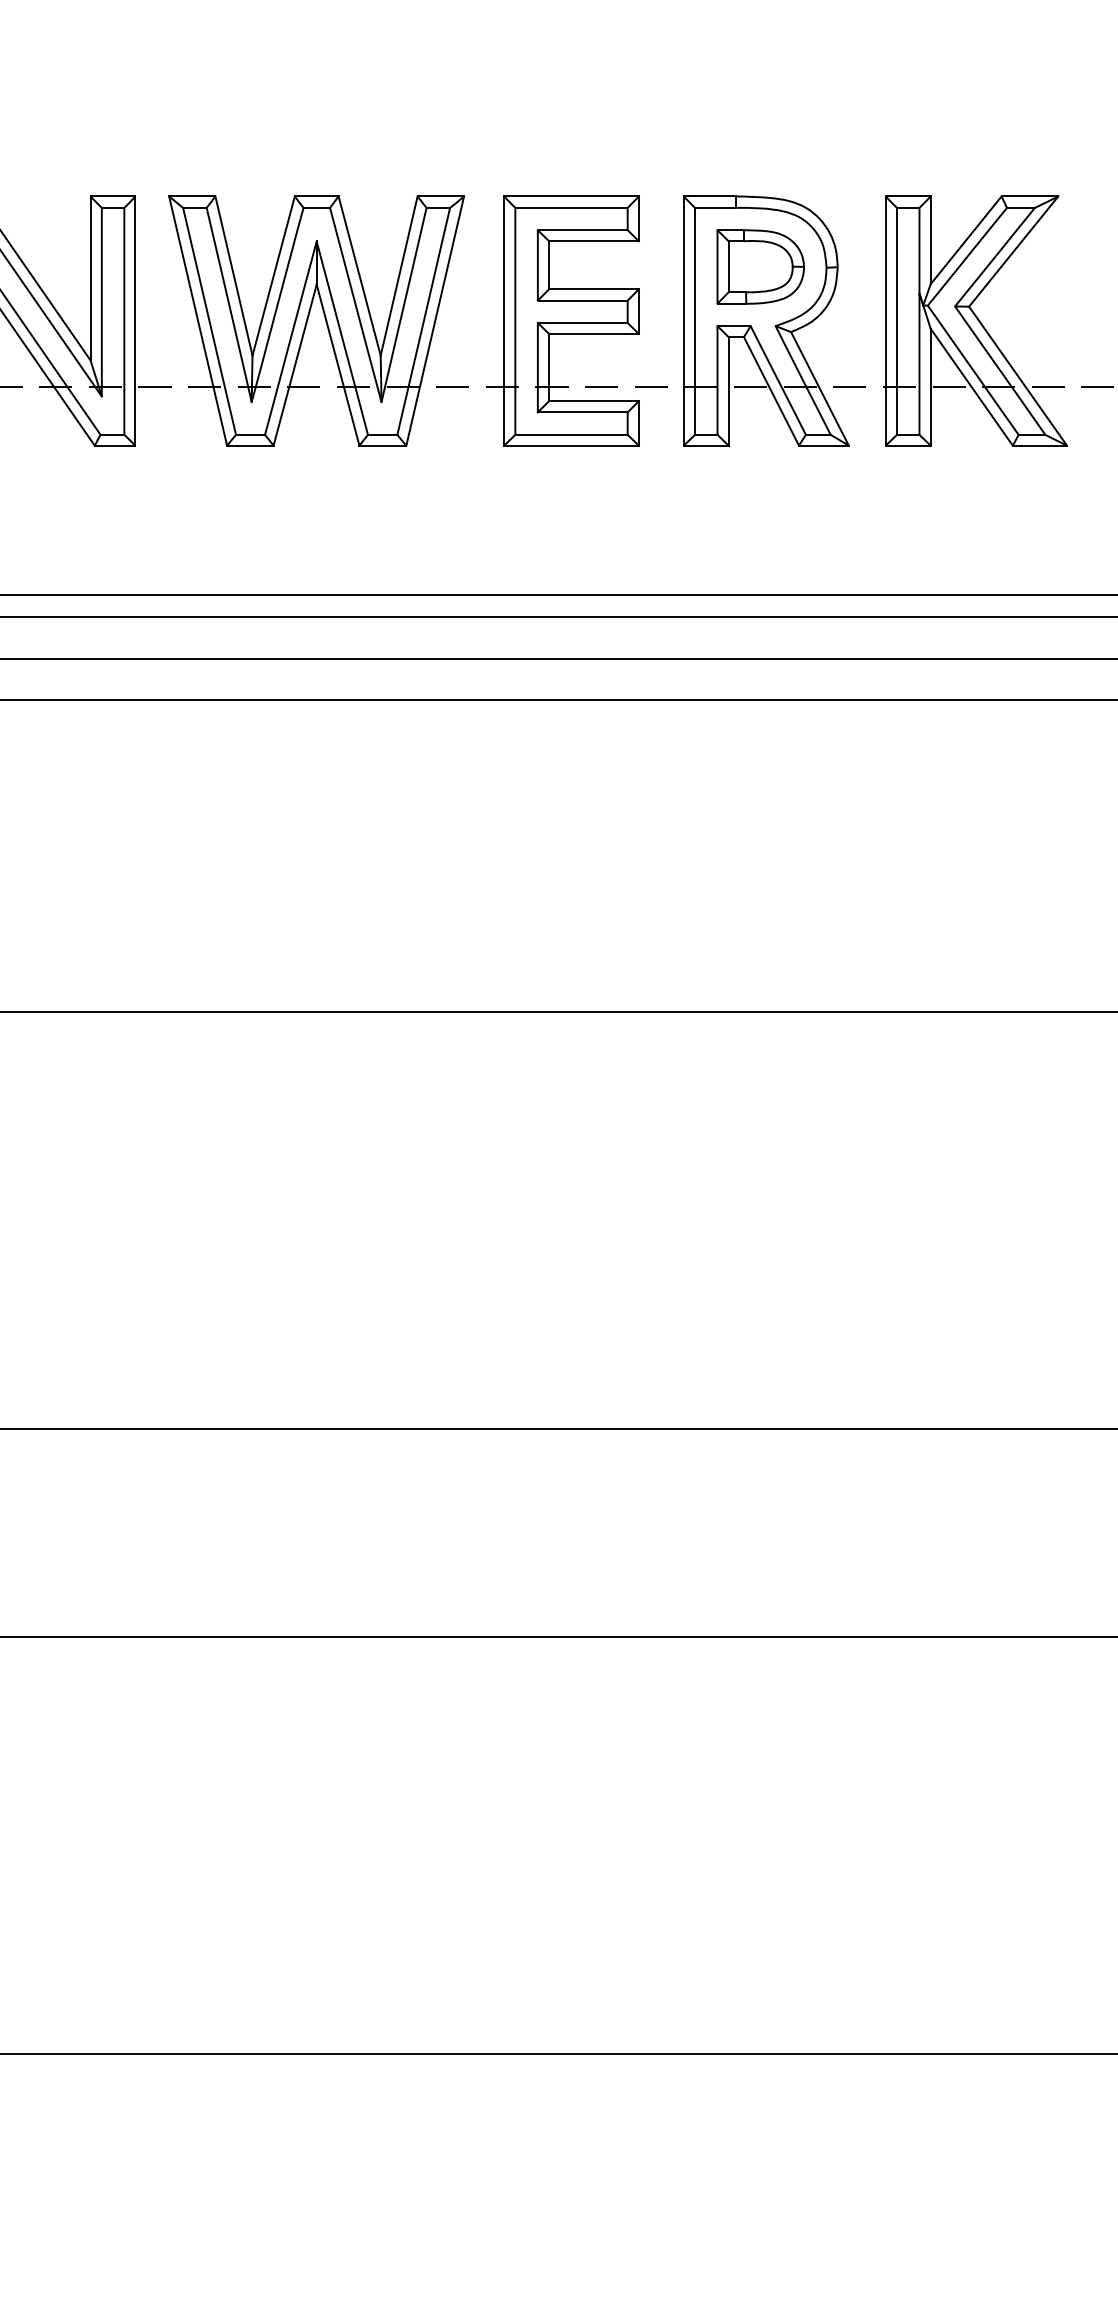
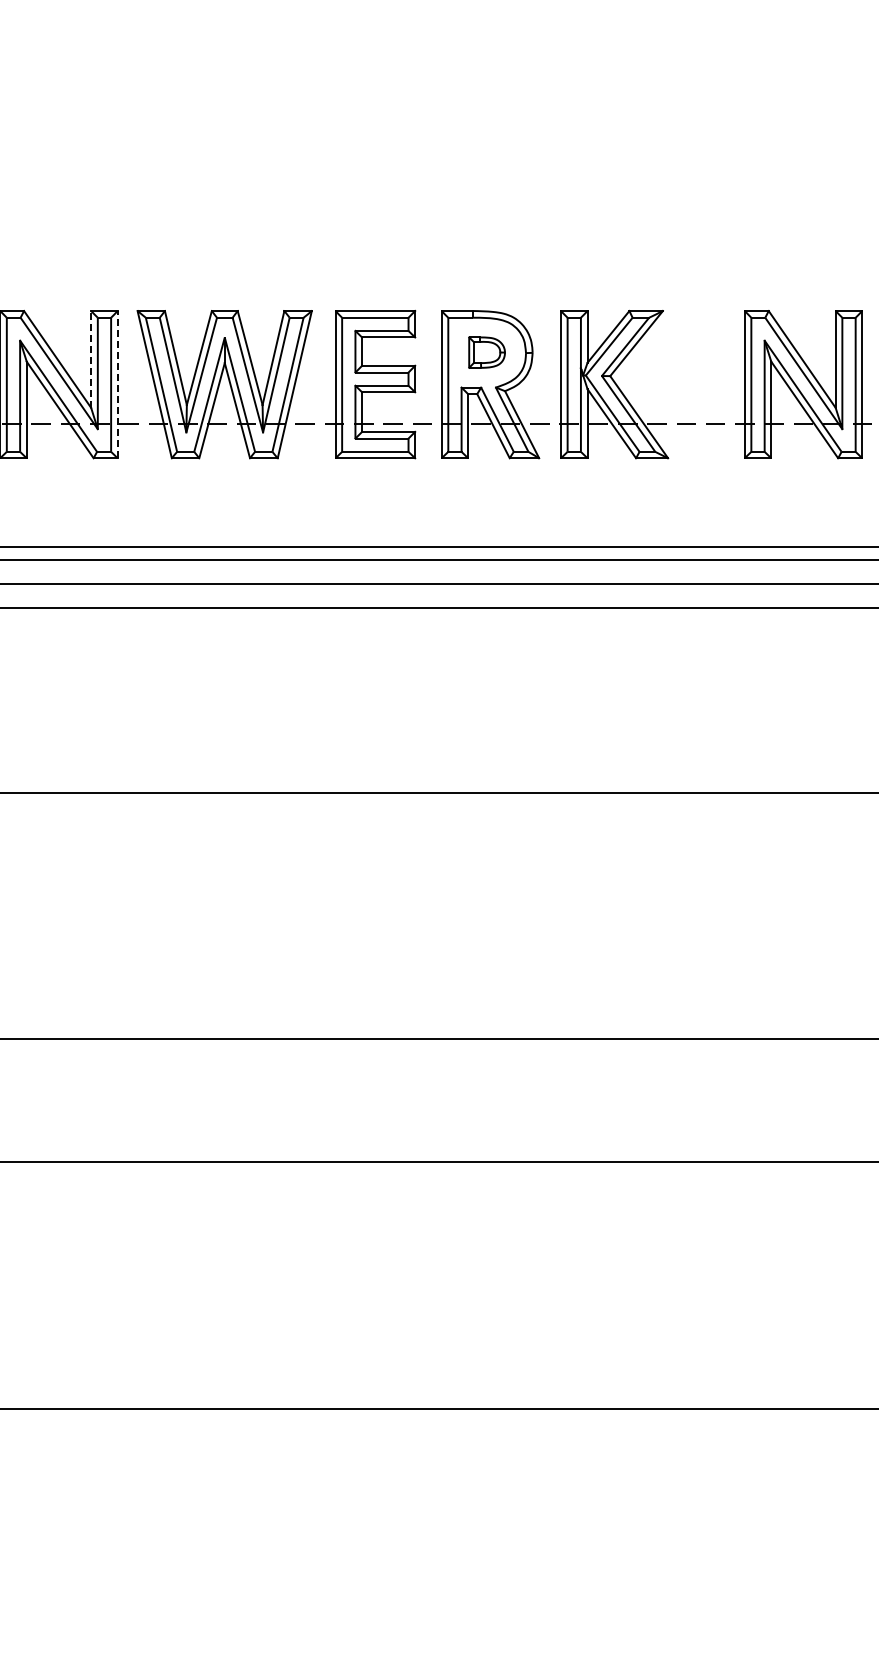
part: (759, 266) -> (486, 352), size x0.7
line: (91, 276) -> (91, 358), solid -> dashed
line: (135, 320) -> (117, 384), solid -> dashed

